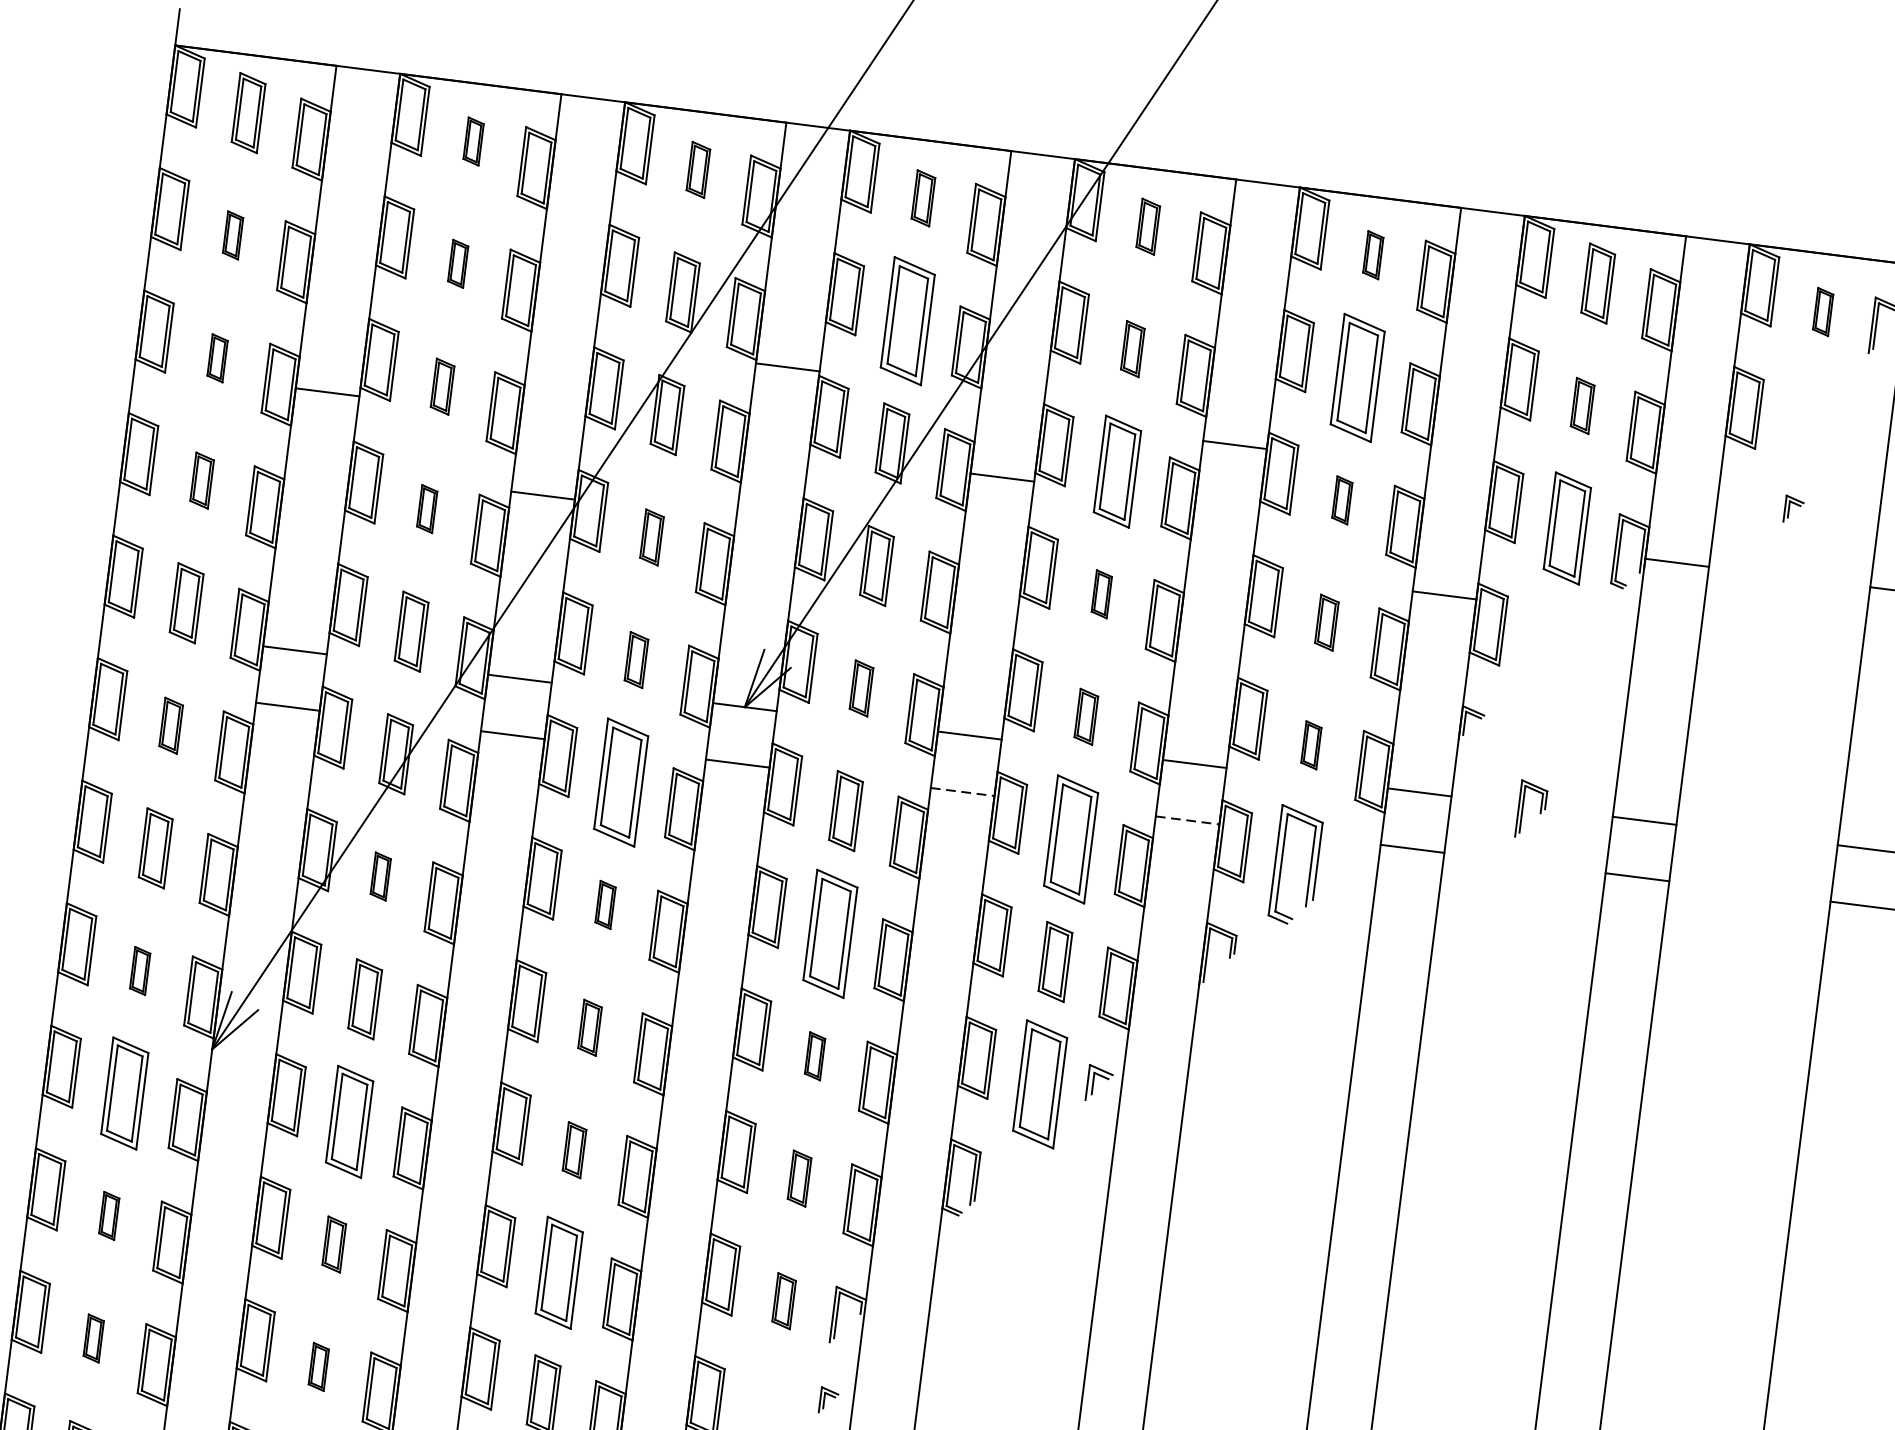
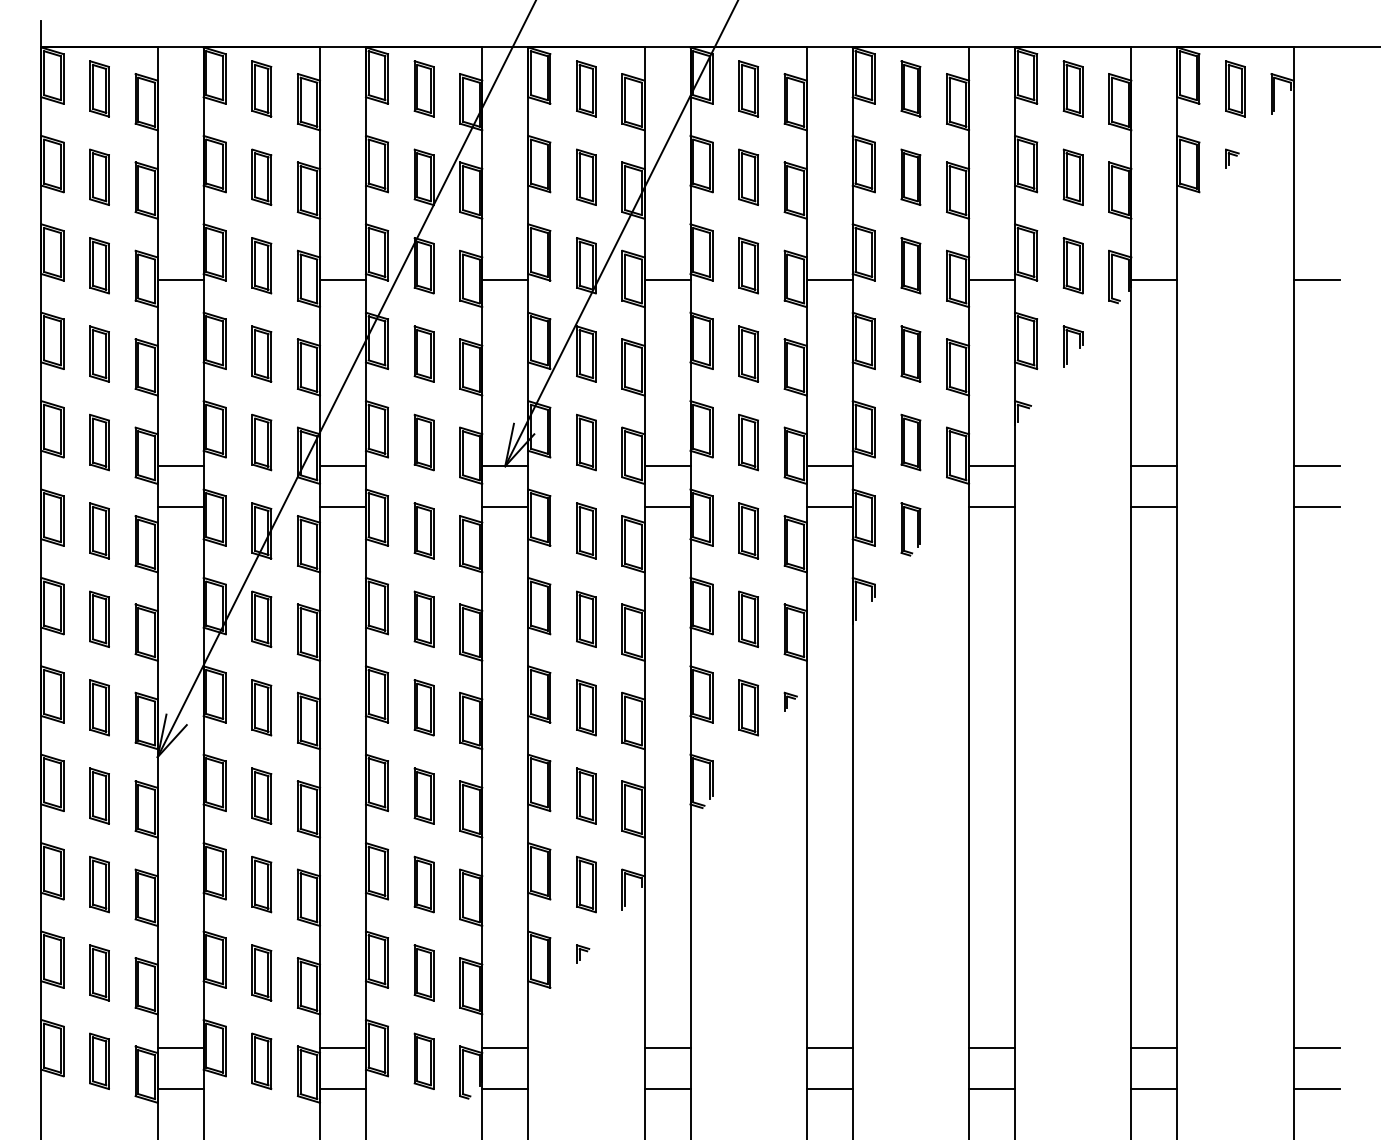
part: (473, 140) -> (261, 88), size x1.67
part: (697, 169) -> (423, 88), size x1.43
part: (923, 197) -> (586, 88), size x1.43
part: (1148, 226) -> (748, 88), size x1.43
part: (233, 234) -> (99, 176), size x1.67
part: (1372, 254) -> (910, 88), size x1.67
part: (457, 262) -> (261, 176), size x1.67
part: (1823, 311) -> (1235, 88), size x1.67
part: (908, 319) -> (586, 176), size x0.62
part: (1132, 348) -> (748, 176), size x1.43
part: (217, 357) -> (99, 265), size x1.67
line: (788, 367) -> (505, 280), moved
part: (1357, 376) -> (910, 176), size x0.62
part: (442, 386) -> (261, 265), size x1.43
part: (1581, 404) -> (1072, 176), size x1.43
line: (1234, 445) -> (829, 280), moved
part: (1117, 471) -> (748, 265), size x0.71
part: (202, 479) -> (99, 353), size x1.43
line: (542, 496) -> (342, 280), moved
part: (1341, 499) -> (910, 265), size x1.67
part: (426, 508) -> (261, 353), size x1.67
part: (1794, 509) -> (1232, 158), moved
part: (1566, 528) -> (1072, 265), size x0.71
part: (651, 536) -> (423, 353), size x1.43
part: (1101, 593) -> (748, 353), size x1.67
line: (1445, 595) -> (992, 280), moved
part: (1326, 621) -> (910, 353), size x1.43
part: (635, 659) -> (423, 442), size x1.43
part: (861, 688) -> (586, 442), size x1.43
part: (1086, 716) -> (748, 442), size x1.43
part: (171, 725) -> (99, 530), size x1.43
part: (1310, 745) -> (910, 442), size x1.67
part: (620, 781) -> (423, 530), size x0.62
line: (962, 791) -> (667, 506), dashed -> solid
part: (1530, 809) -> (1072, 346), moved
line: (1187, 819) -> (829, 506), dashed -> solid
part: (1070, 838) -> (748, 530), size x0.62
part: (1295, 865) -> (910, 529), size x0.62
part: (380, 875) -> (261, 618), size x1.67
part: (604, 903) -> (423, 618), size x1.67
part: (830, 932) -> (586, 618), size x0.62
part: (140, 970) -> (99, 707), size x1.67
part: (589, 1027) -> (423, 707), size x1.43
part: (815, 1055) -> (586, 707), size x1.67
part: (1099, 1083) -> (790, 701), size x0.71
part: (1039, 1084) -> (748, 707), size x0.62
part: (124, 1092) -> (99, 795), size x0.71
part: (349, 1120) -> (261, 795), size x0.71
part: (573, 1149) -> (423, 795), size x1.43
part: (799, 1177) -> (586, 795), size x1.43
part: (109, 1215) -> (99, 884), size x1.67
part: (333, 1244) -> (261, 884), size x1.43
part: (558, 1272) -> (423, 884), size x0.71
part: (784, 1301) -> (586, 884), size x1.43
part: (93, 1337) -> (99, 972), size x1.67
part: (318, 1366) -> (261, 972), size x1.67
part: (829, 1399) -> (583, 953), moved

